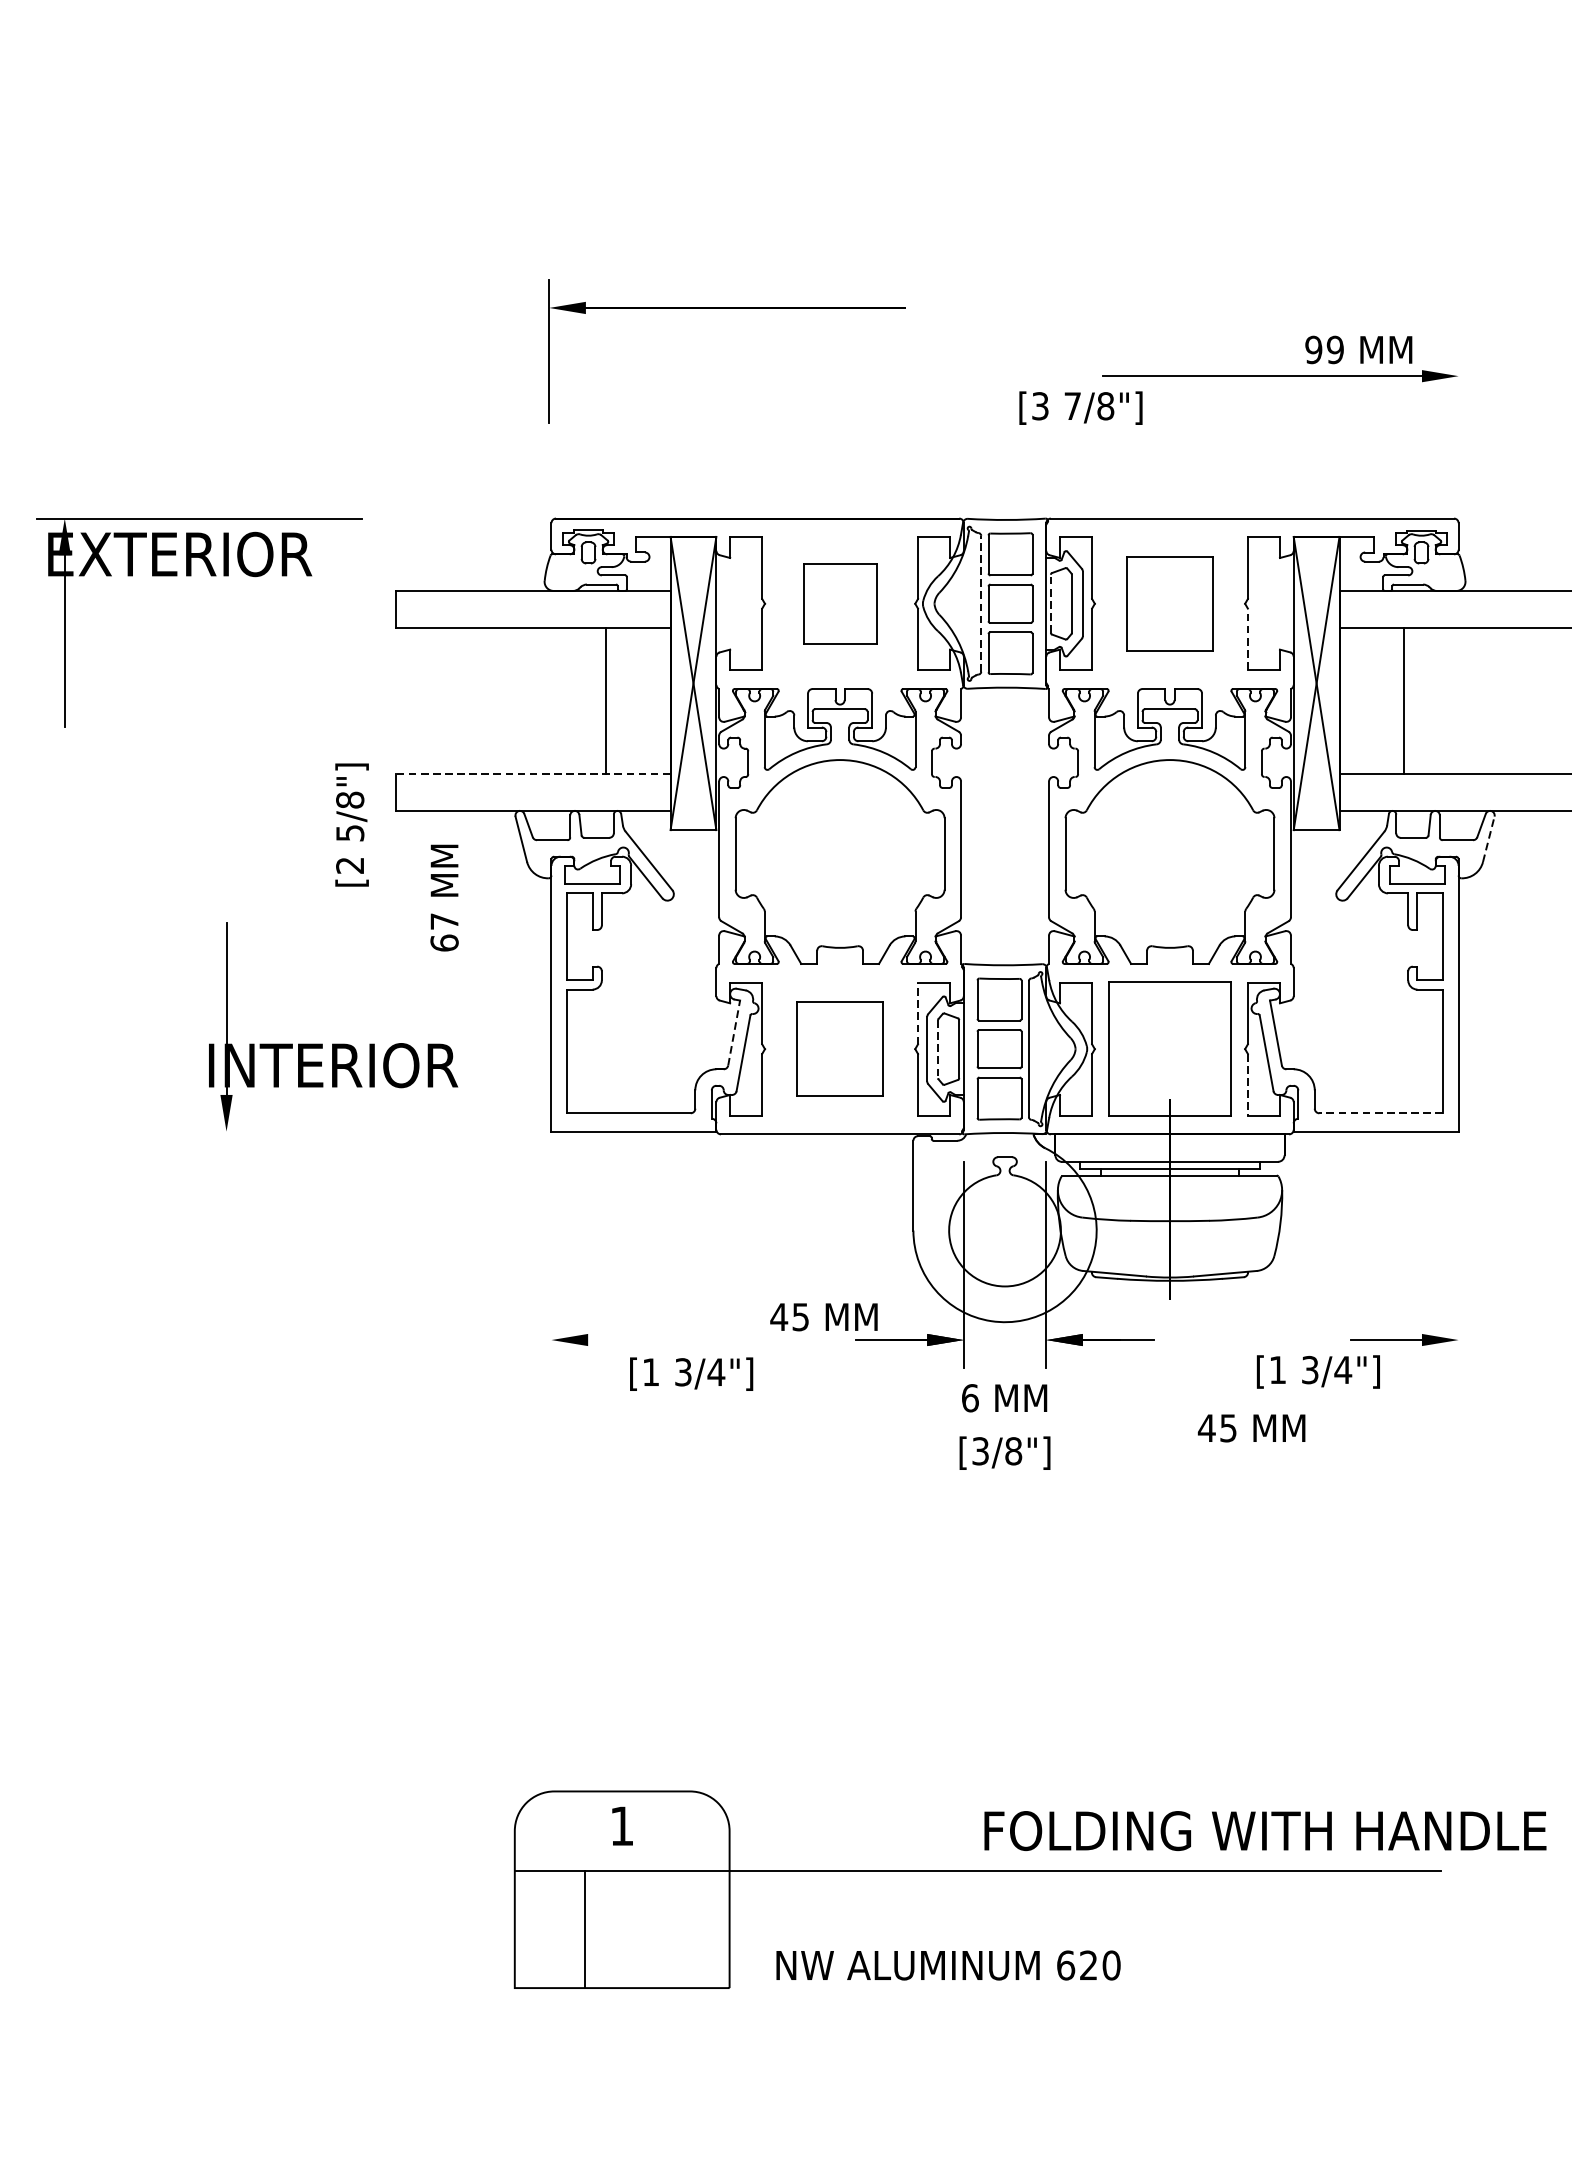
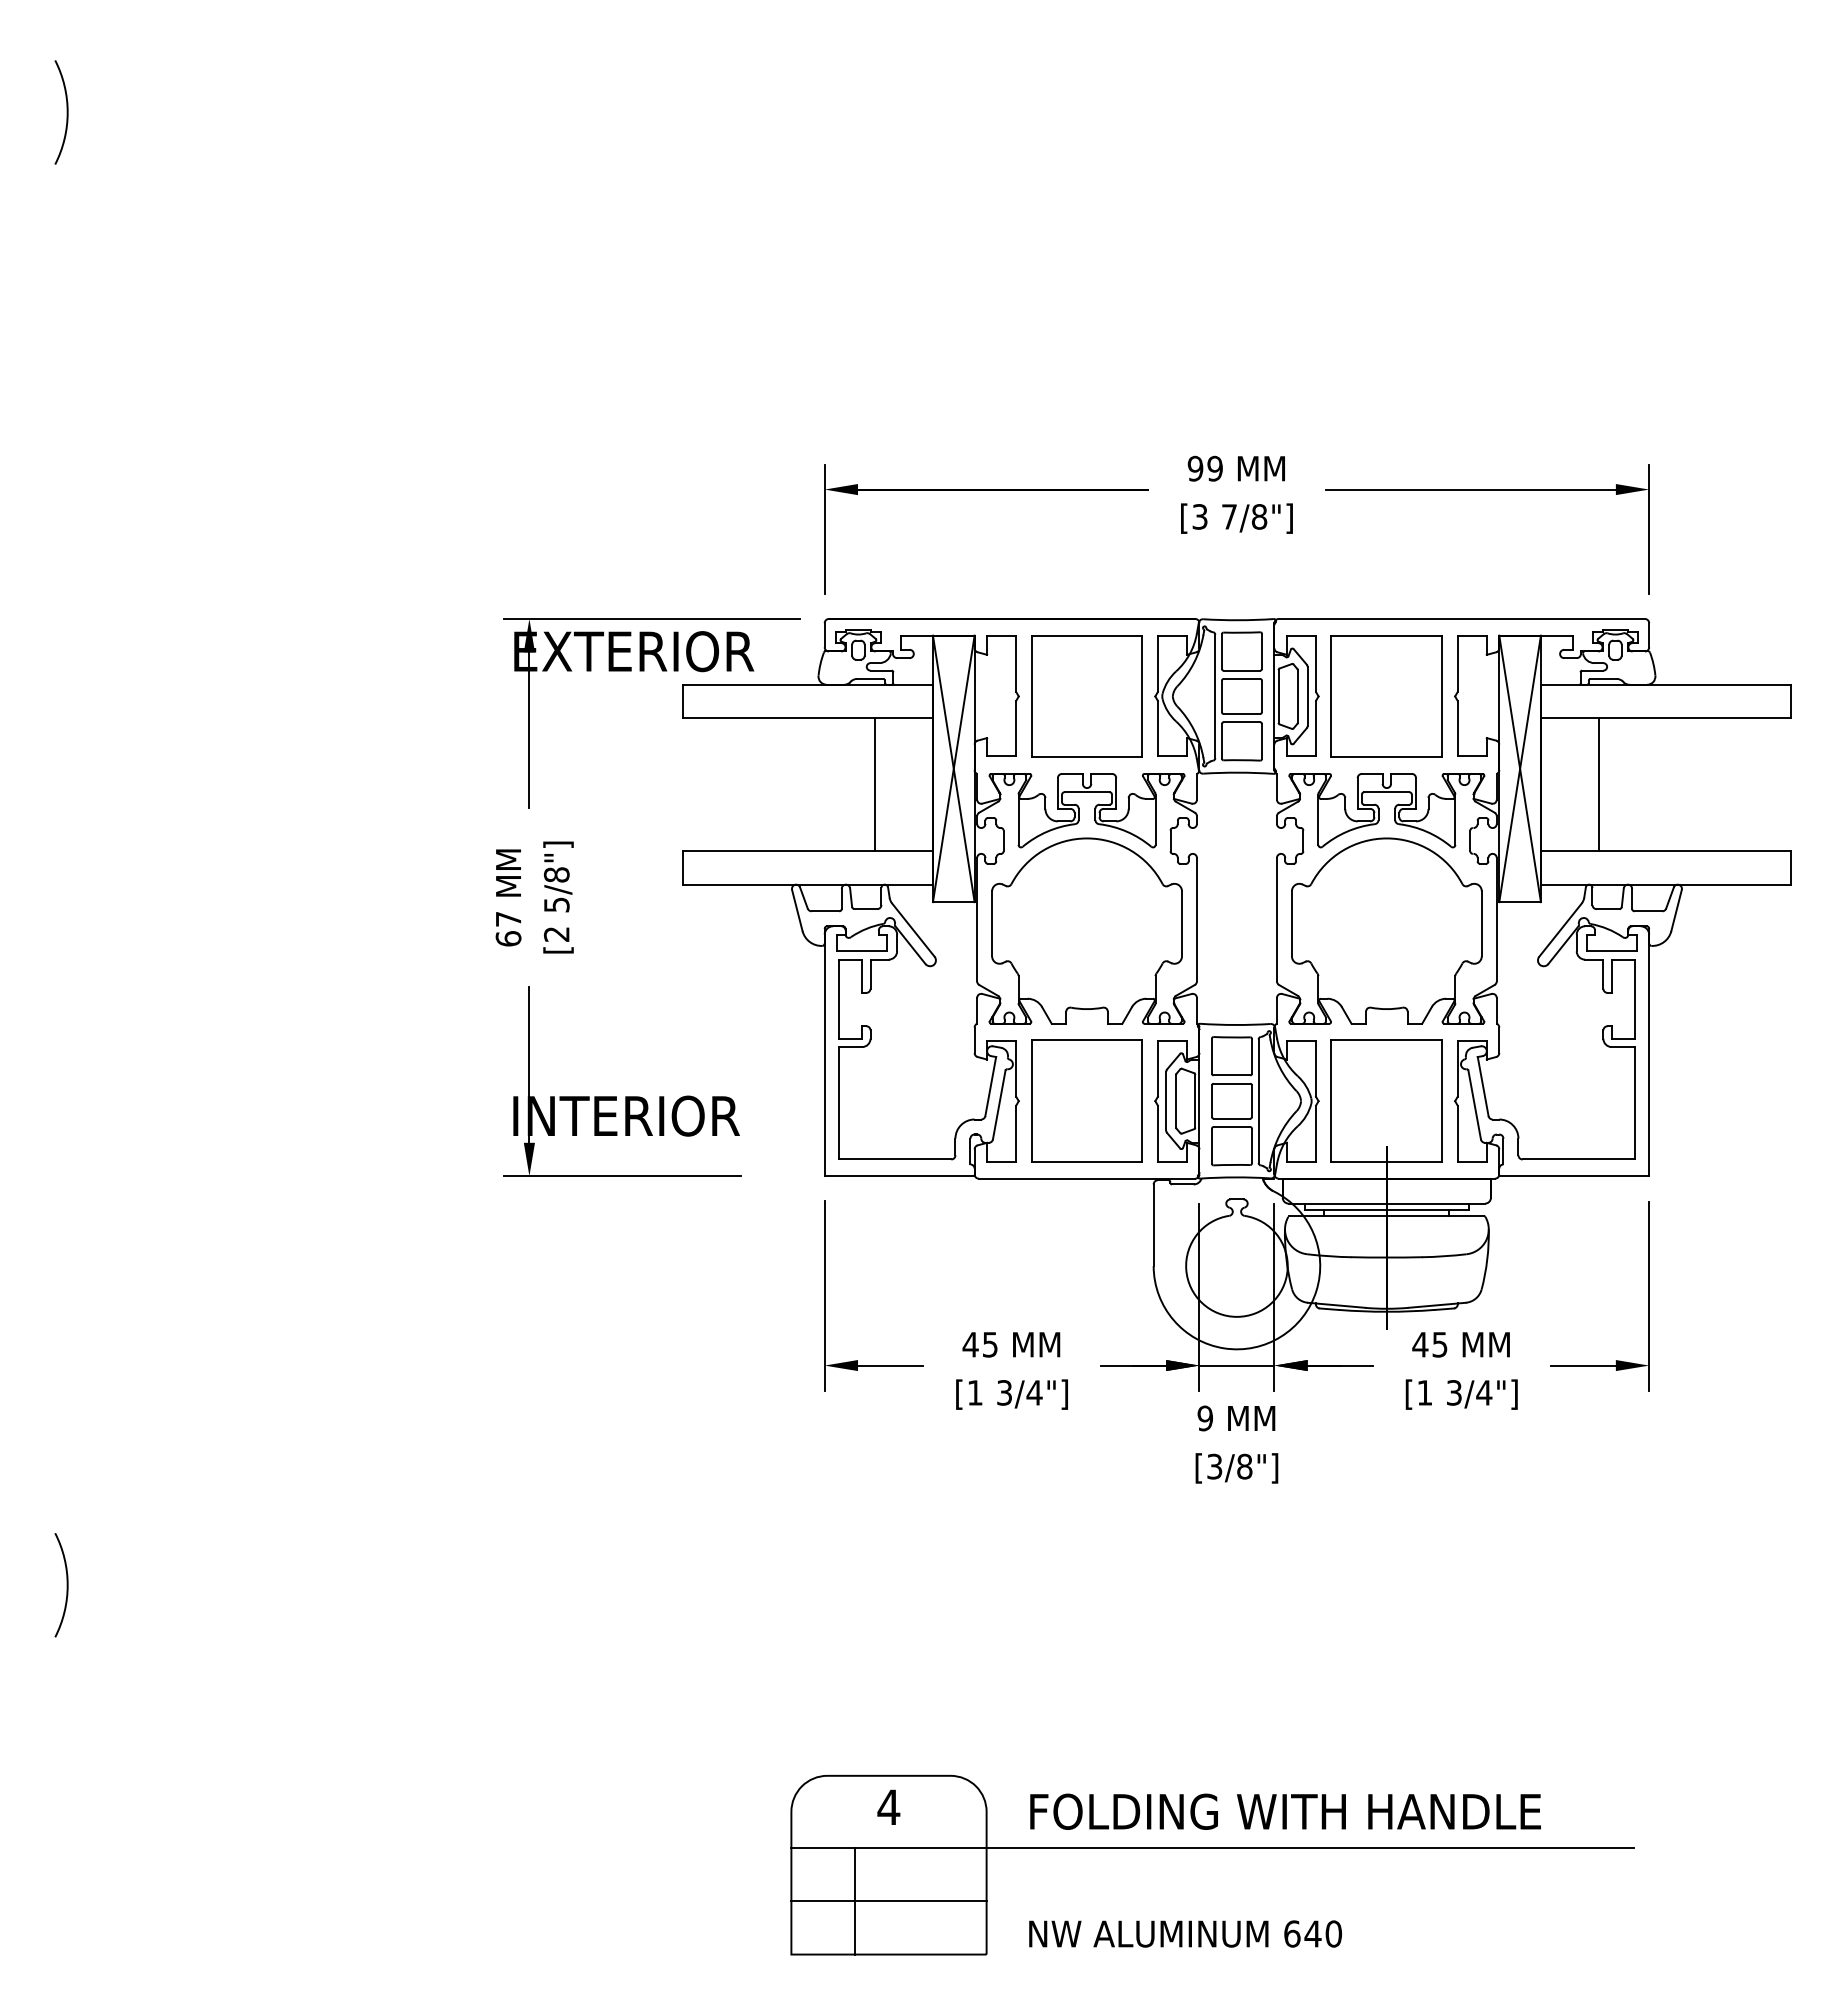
part: (727, 308) -> (986, 490), moved
text: (1357, 349) -> (1235, 468), moved
text: (1080, 408) -> (1236, 518), moved
line: (1458, 420) -> (1649, 529), added
part: (191, 576) -> (644, 671), moved
line: (1050, 602) -> (1278, 695), dashed -> solid
part: (839, 603) -> (1086, 696), size x1.67
line: (981, 603) -> (1215, 696), dashed -> solid
part: (1169, 603) -> (1386, 696), size x1.43
line: (1247, 639) -> (1457, 728), dashed -> solid
line: (533, 774) -> (808, 851), dashed -> solid
text: (352, 825) -> (558, 897), moved
line: (1488, 839) -> (1676, 910), dashed -> solid
text: (444, 897) -> (508, 897), moved
line: (917, 1014) -> (1157, 1069), dashed -> solid
line: (733, 1032) -> (990, 1086), dashed -> solid
part: (839, 1048) -> (1086, 1100), size x1.43
line: (938, 1049) -> (1176, 1101), dashed -> solid
line: (1247, 1085) -> (1457, 1134), dashed -> solid
line: (1380, 1113) -> (1578, 1159), dashed -> solid
line: (328, 1132) -> (622, 1176), added
line: (551, 1262) -> (824, 1295), added
line: (1458, 1264) -> (1649, 1296), added
text: (824, 1316) -> (1011, 1344), moved
line: (623, 1339) -> (890, 1365), added
line: (1004, 1339) -> (1236, 1365), added
text: (1318, 1371) -> (1461, 1394), moved
text: (690, 1374) -> (1011, 1394), moved
text: (970, 1398) -> (1205, 1418), 6 -> 9
text: (1251, 1427) -> (1460, 1344), moved
text: (621, 1825) -> (888, 1806), 1 -> 4
text: (1265, 1830) -> (1285, 1811), moved
line: (621, 1929) -> (888, 1901), added
text: (1088, 1964) -> (1312, 1933), 620 -> 640

